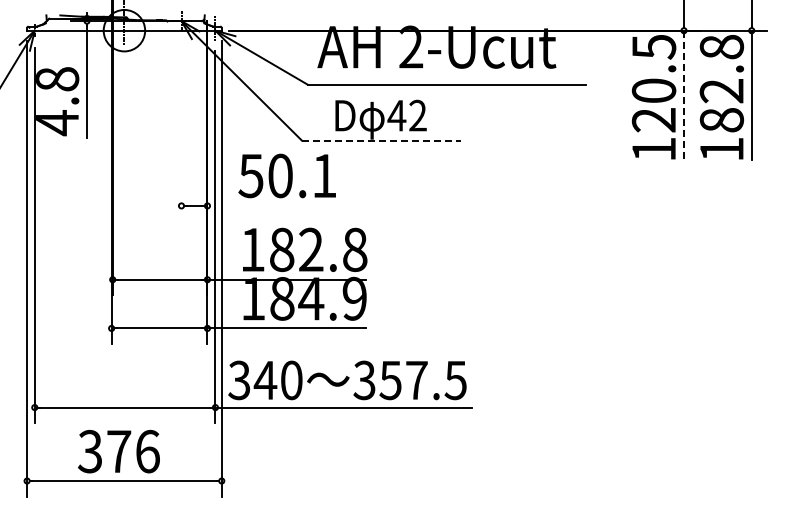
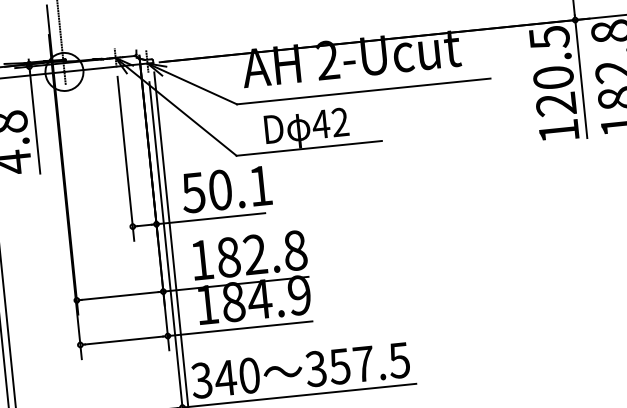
line: (684, 95) -> (581, 79), dashed -> solid
line: (181, 131) -> (125, 158), added
line: (381, 140) -> (309, 148), dashed -> solid
line: (266, 205) -> (210, 218), added

